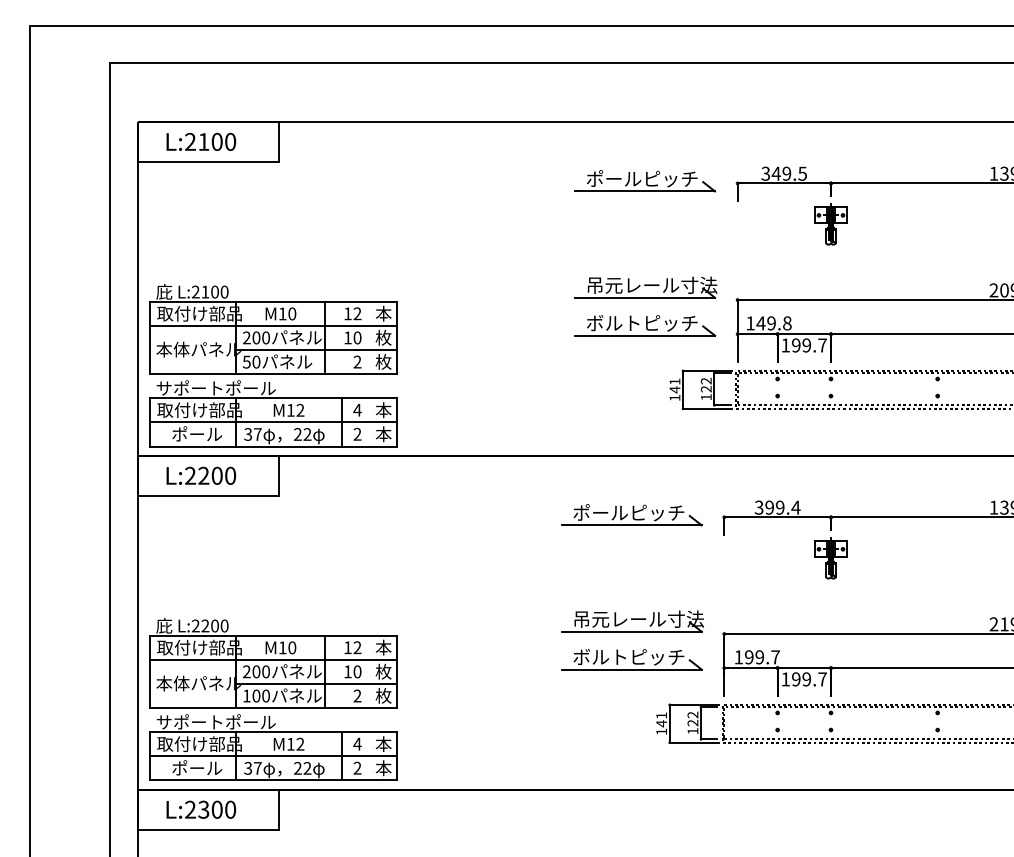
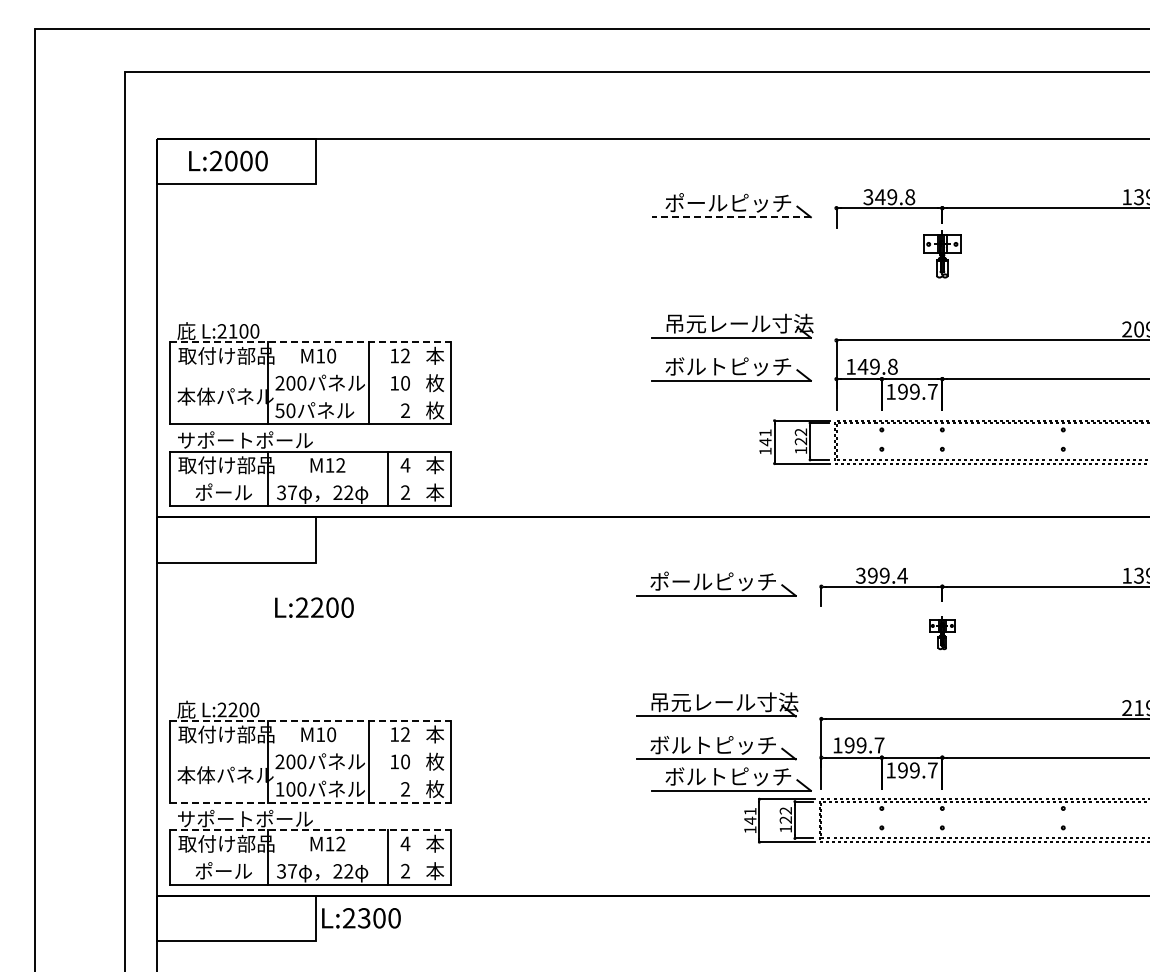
text: (204, 141) -> (231, 160), L:2100 -> L:2000
text: (802, 174) -> (910, 197), 349.5 -> 349.8
line: (645, 191) -> (731, 217), solid -> dashed
line: (273, 301) -> (310, 342), solid -> dashed
line: (273, 325) -> (310, 369), removed
line: (316, 350) -> (358, 397), removed
line: (273, 422) -> (310, 479), removed
text: (201, 475) -> (314, 607), moved
part: (831, 557) -> (942, 632), size x0.7
line: (273, 636) -> (310, 721), solid -> dashed
line: (273, 660) -> (310, 748), removed
line: (316, 683) -> (358, 775), removed
part: (645, 687) -> (731, 779), added
line: (273, 708) -> (310, 803), solid -> dashed
line: (273, 732) -> (310, 830), solid -> dashed
line: (273, 756) -> (310, 857), removed
text: (201, 809) -> (361, 918), moved

